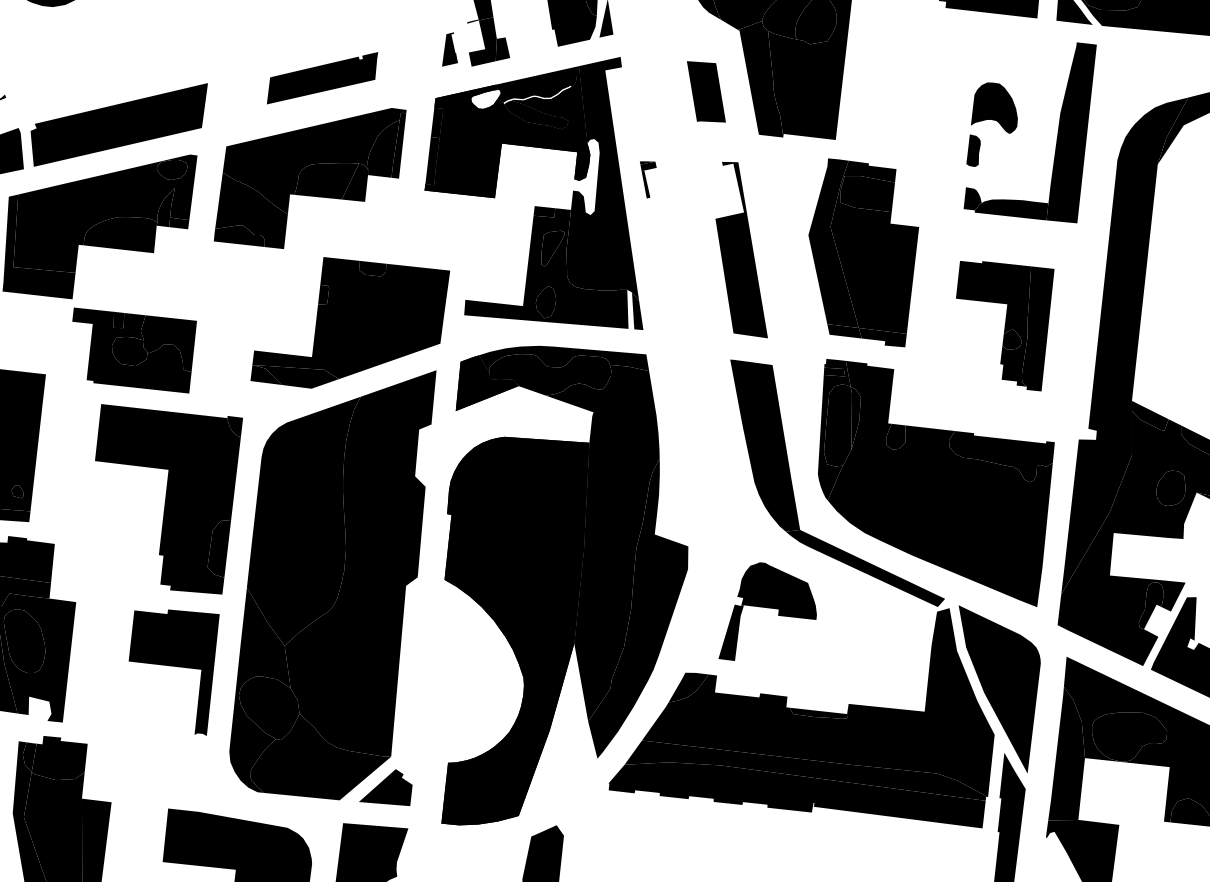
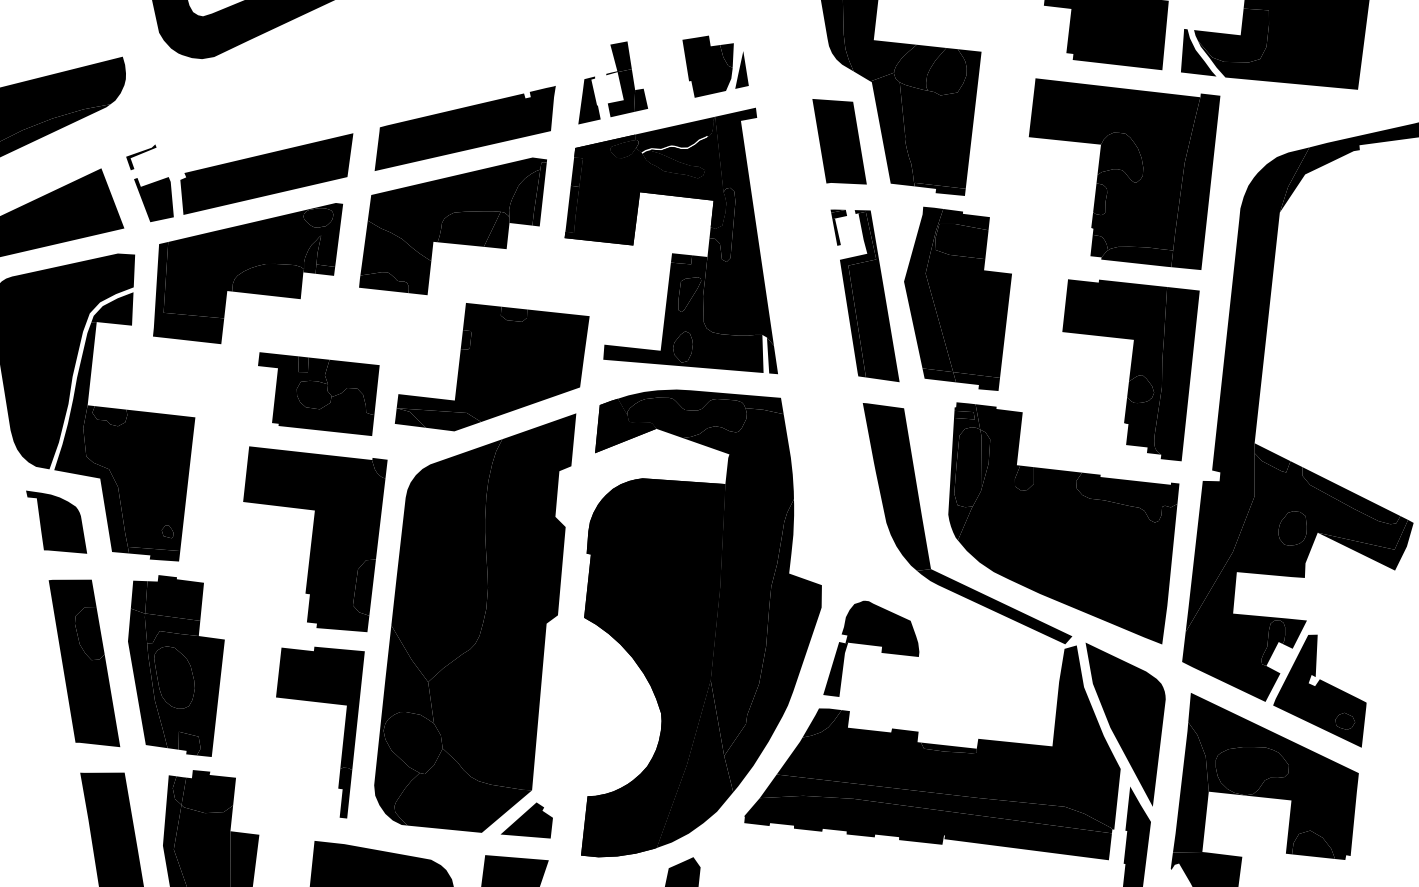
part: (450, 49) -> (589, 100), size x1.43
part: (321, 78) -> (464, 128), size x1.67
part: (706, 91) -> (839, 141), size x1.43
fill: (485, 99) -> (624, 149), added
fill: (988, 115) -> (1114, 164), added
fill: (808, 140) -> (939, 189), added
fill: (586, 176) -> (722, 224), added
part: (647, 179) -> (838, 227), moved
fill: (724, 248) -> (857, 294), added
part: (863, 252) -> (957, 298), moved
part: (1004, 326) -> (1130, 370), size x1.43
part: (134, 349) -> (318, 393), moved
part: (767, 611) -> (871, 648), moved
fill: (39, 708) -> (189, 743), added
fill: (557, 730) -> (694, 764), added
fill: (199, 758) -> (345, 792), added

